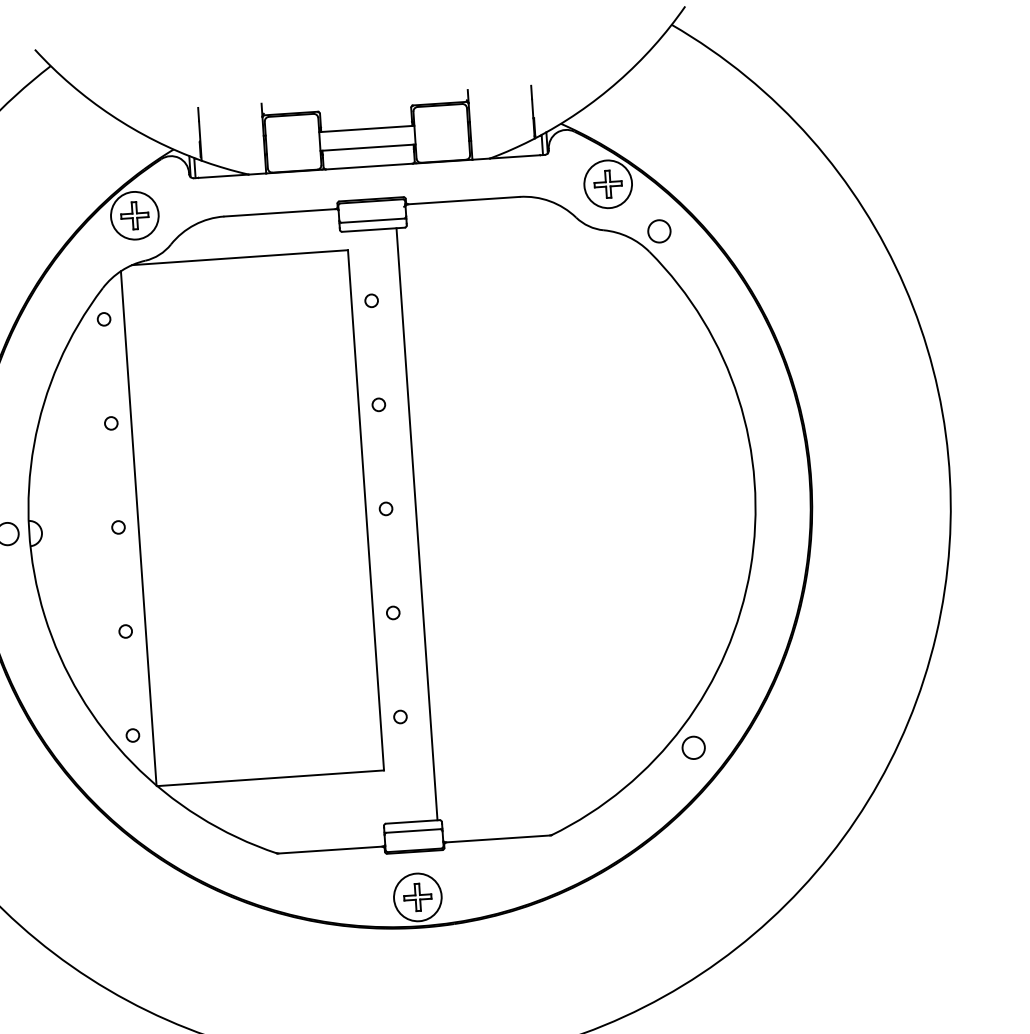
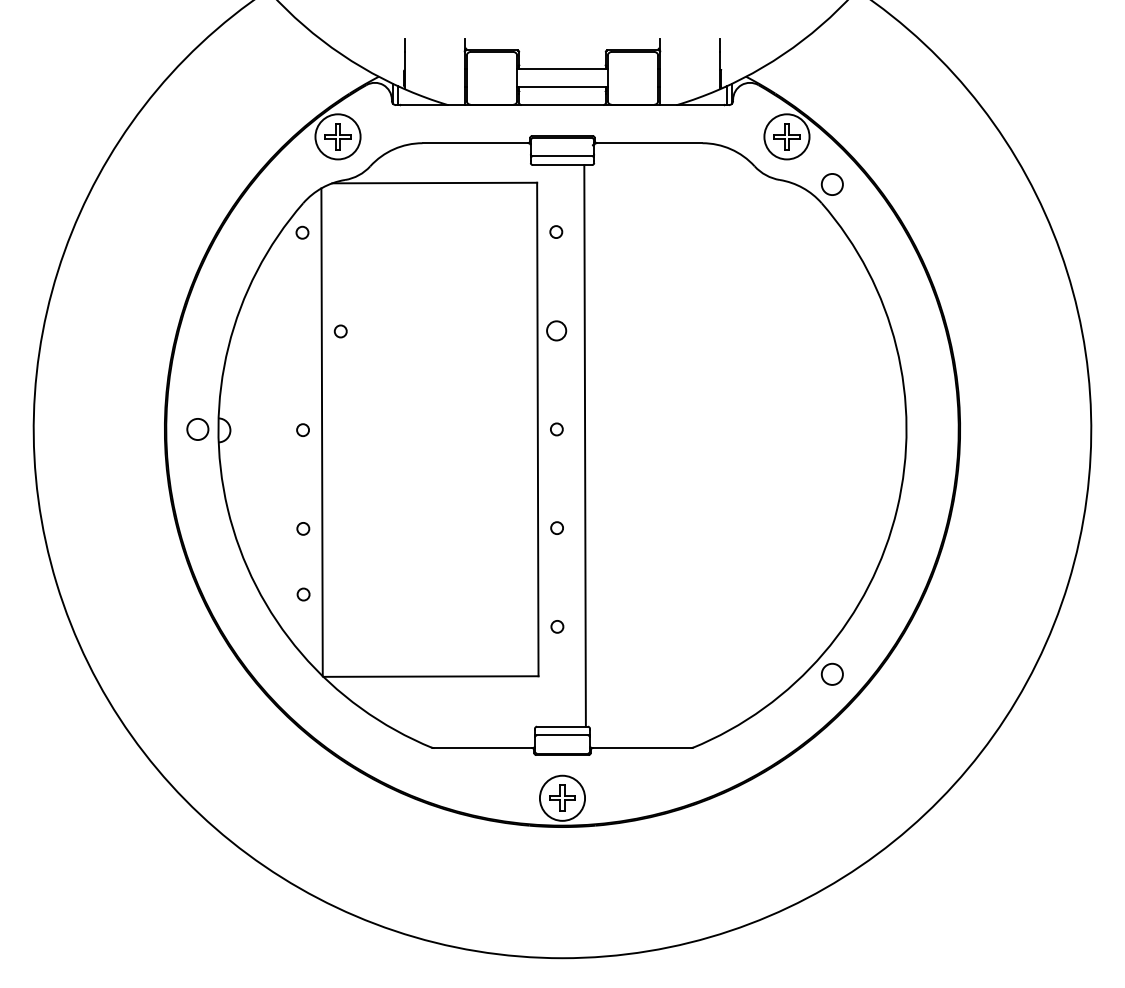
circle: (378, 404) -> (556, 330), size x1.6
circle: (111, 423) -> (340, 331), moved
circle: (132, 735) -> (303, 594), moved

